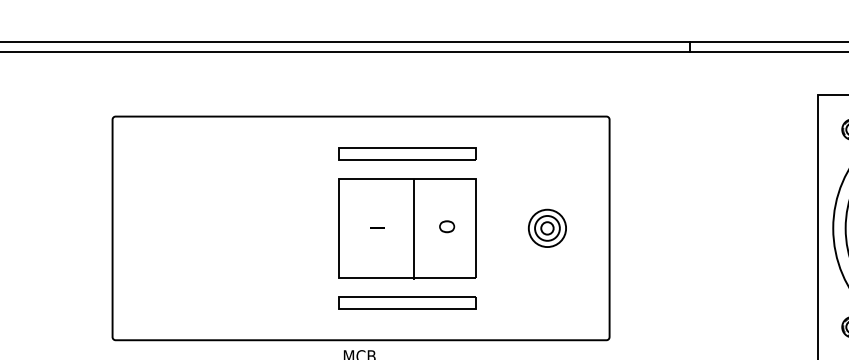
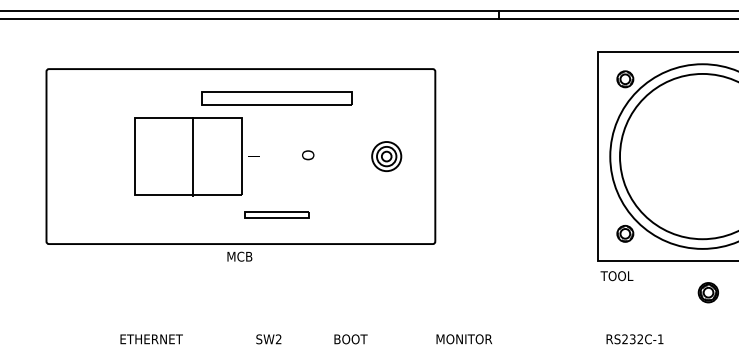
part: (407, 152) -> (277, 97), size x1.4
part: (407, 228) -> (188, 156), moved
part: (407, 302) -> (277, 214), size x0.6

